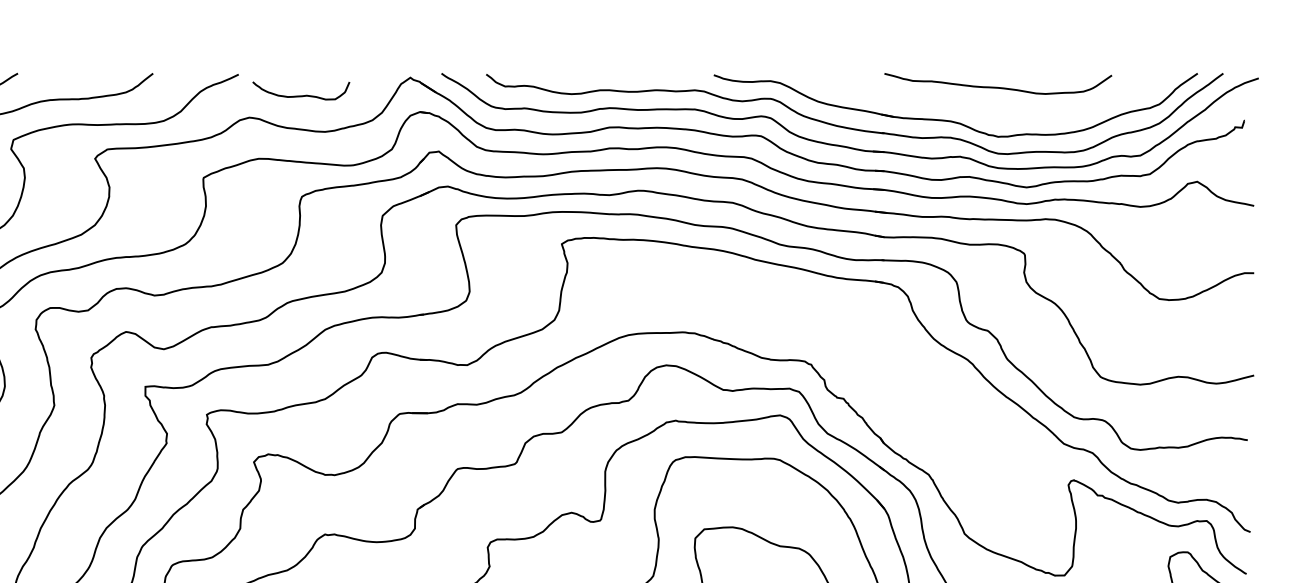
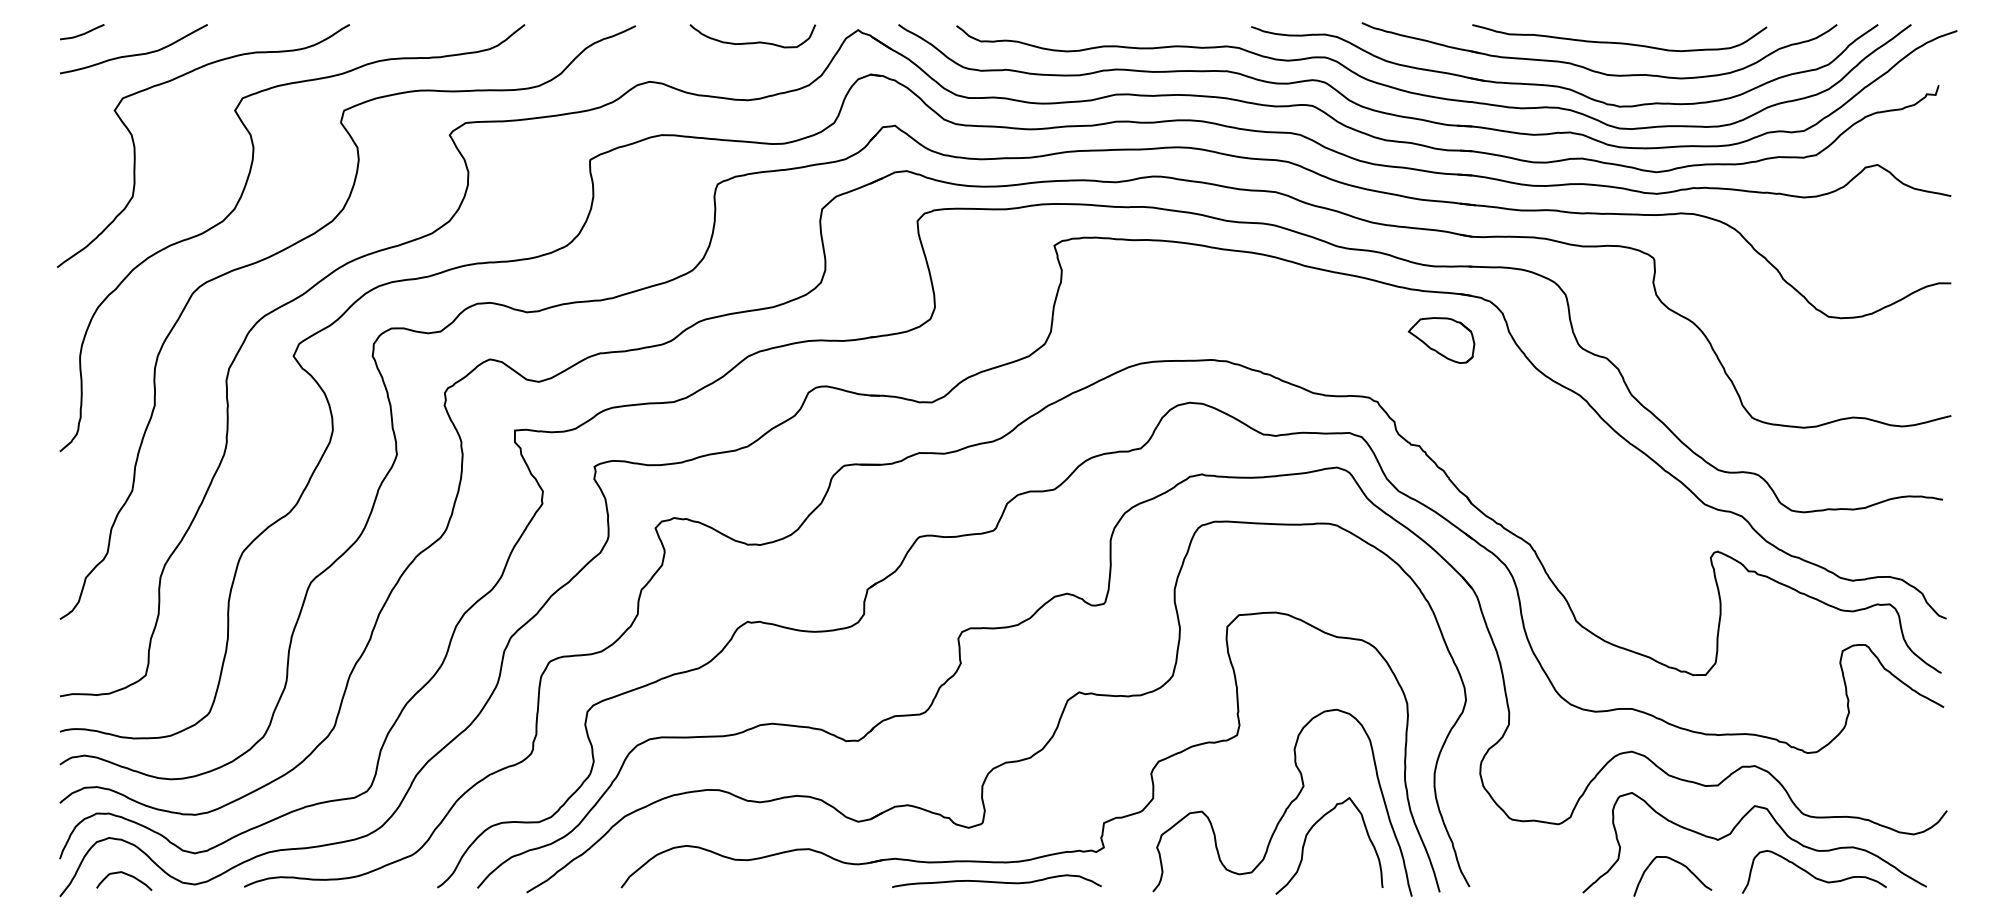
curve: (301, 95) -> (752, 42), moved
part: (977, 108) -> (1592, 69), added
part: (860, 317) -> (1441, 340), added

